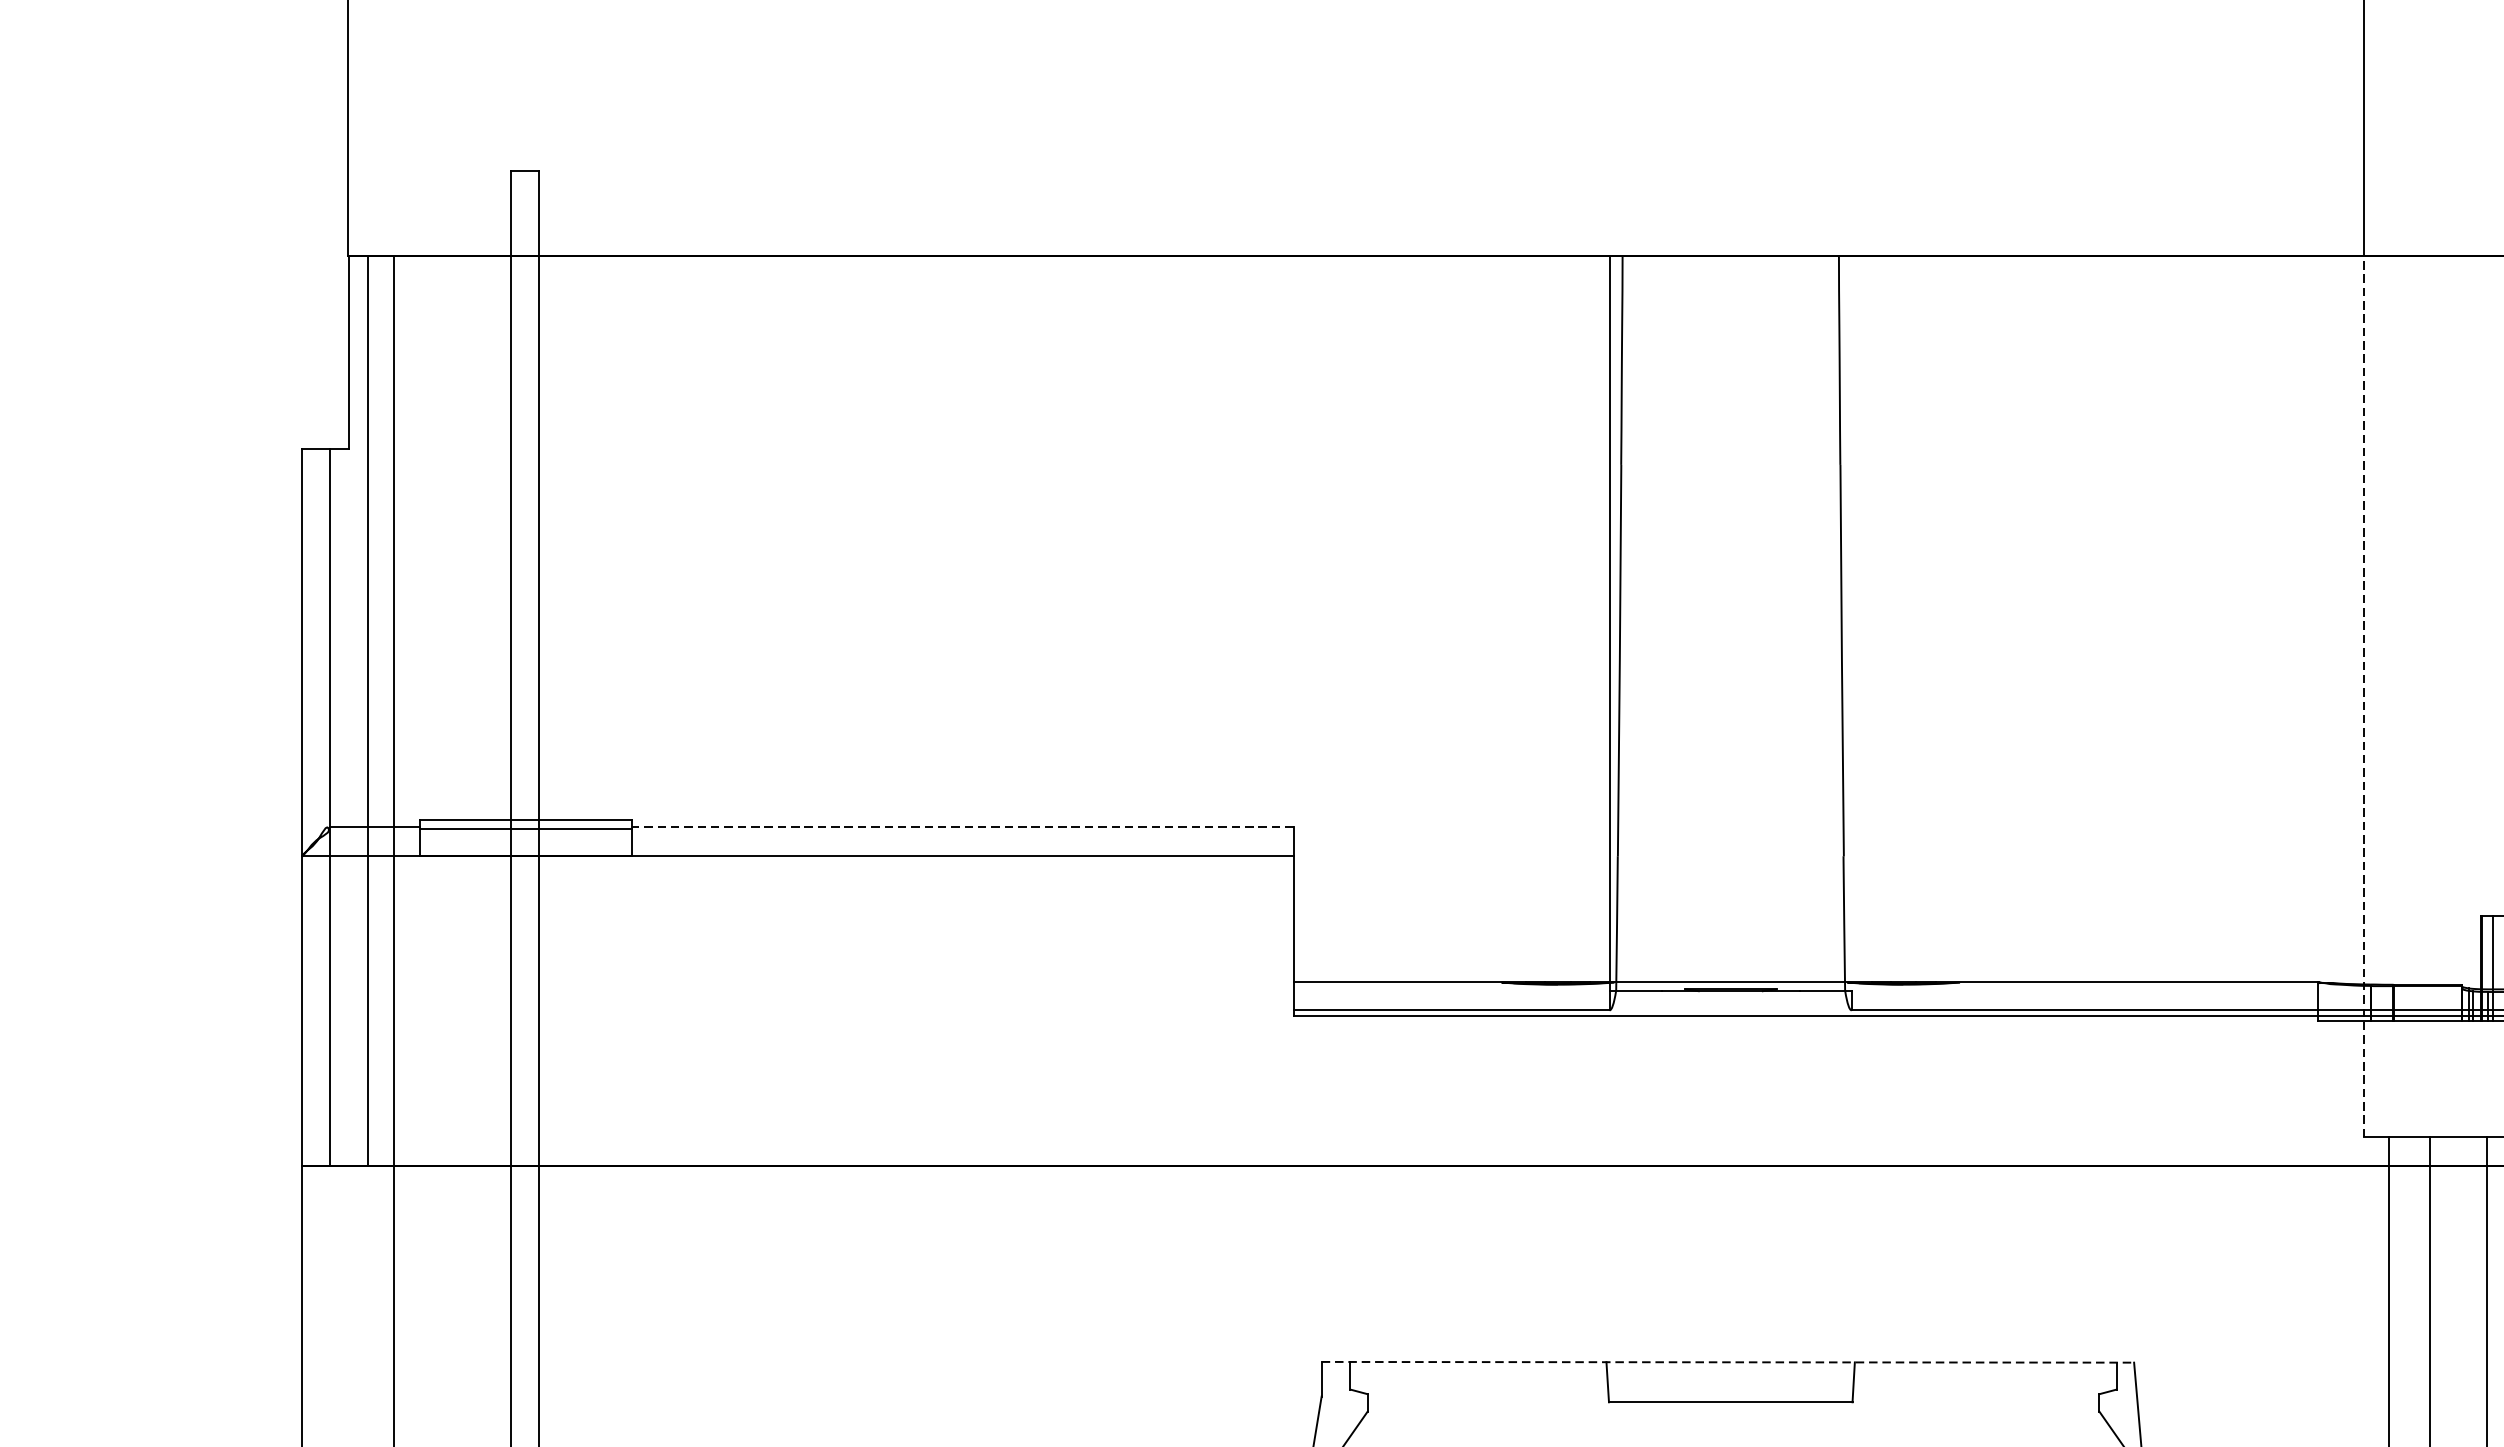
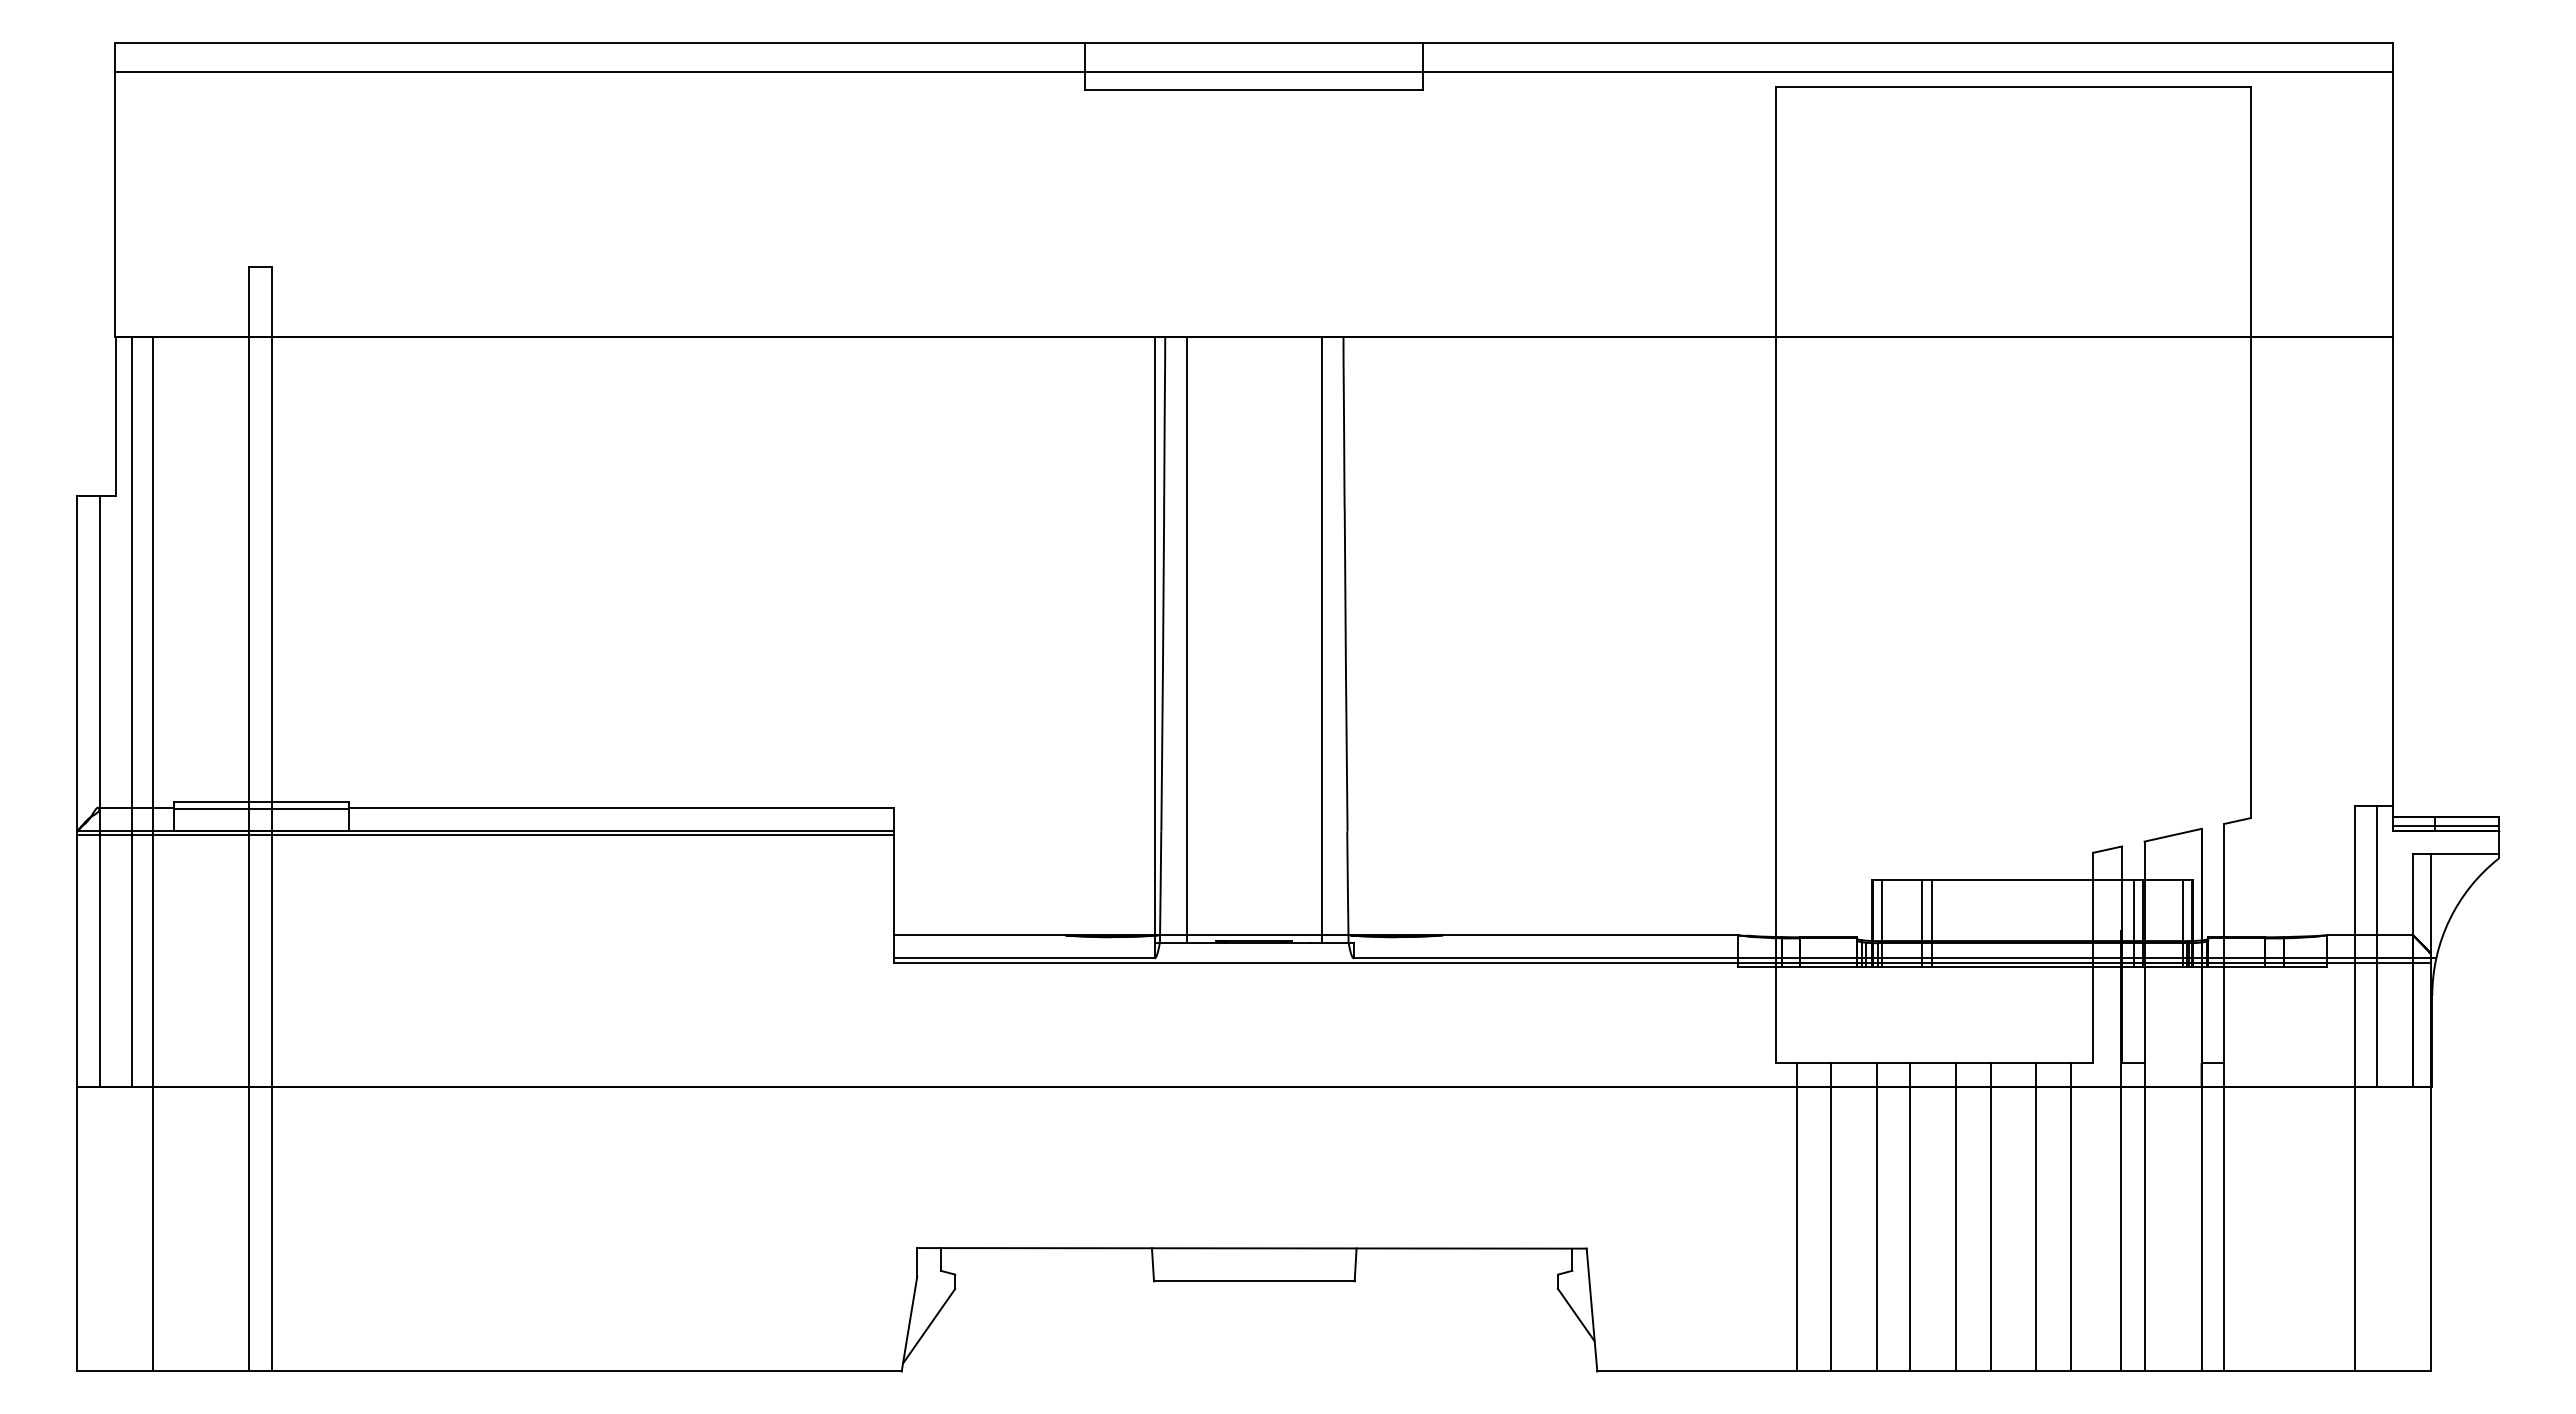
line: (1649, 623) -> (1187, 639), added
line: (1812, 623) -> (1321, 639), added
line: (2364, 696) -> (1776, 699), dashed -> solid
line: (962, 827) -> (621, 807), dashed -> solid
line: (797, 860) -> (485, 834), added
line: (1727, 1362) -> (1251, 1248), dashed -> solid

